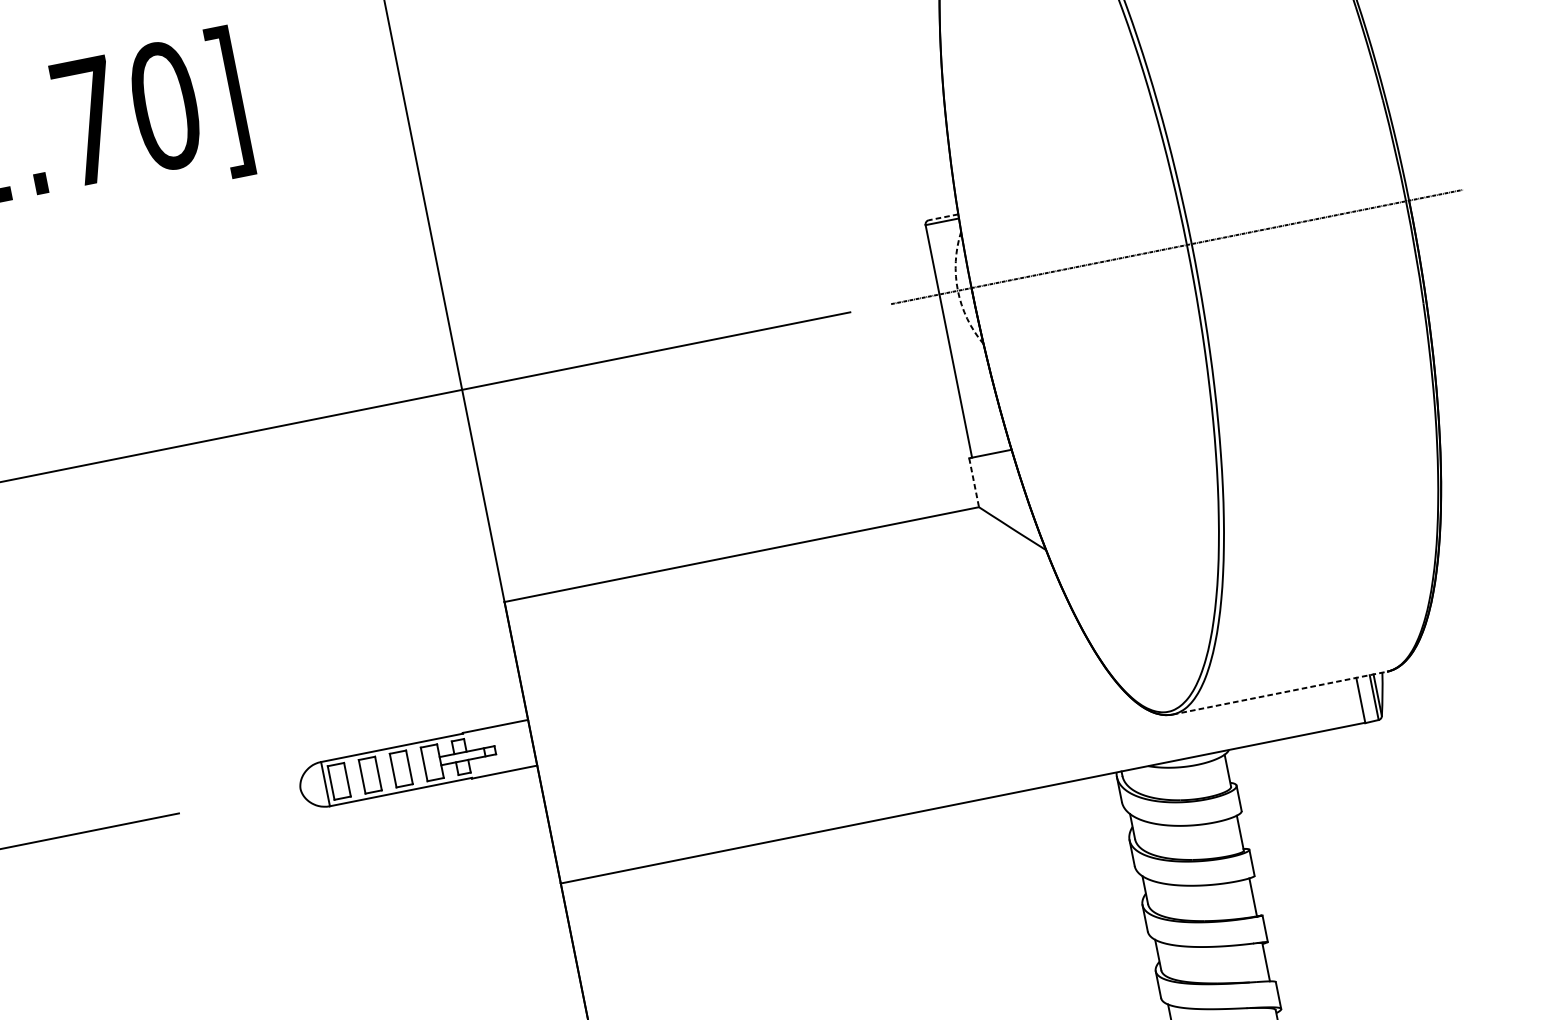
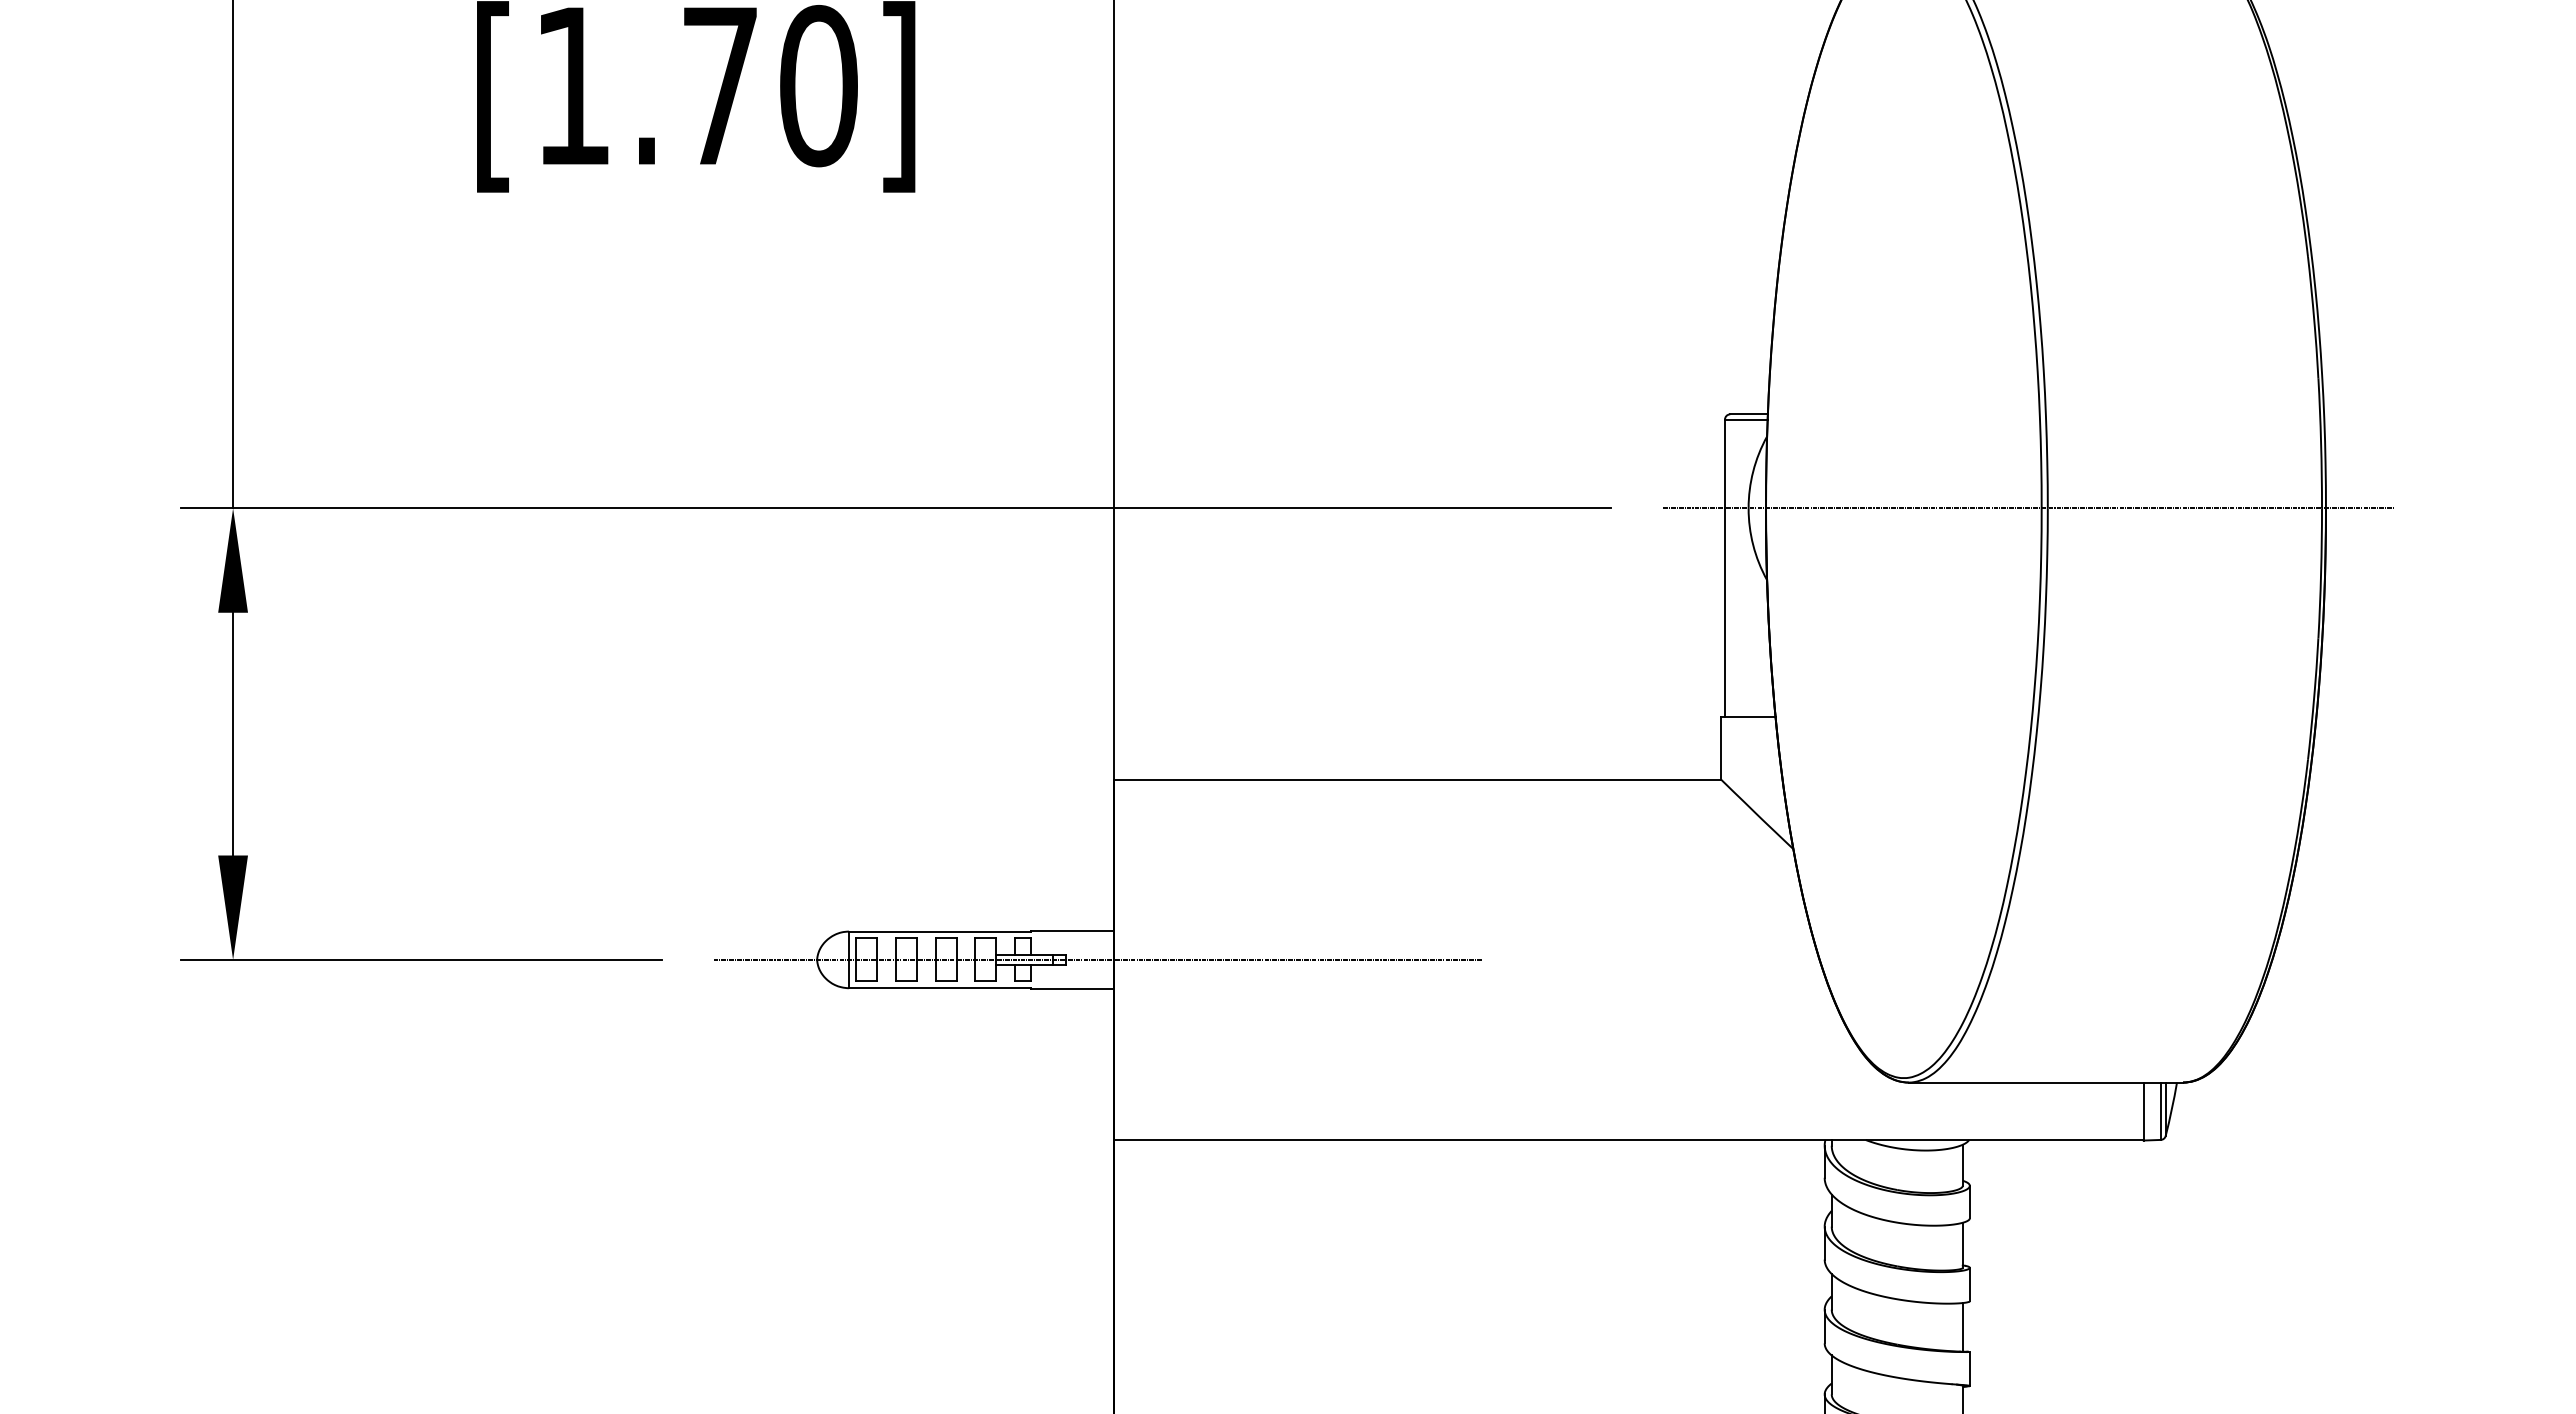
line: (943, 217) -> (1749, 414), dashed -> solid
arc: (957, 290) -> (1748, 508), dashed -> solid
line: (974, 482) -> (1721, 748), dashed -> solid
line: (1280, 692) -> (2046, 1082), dashed -> solid
line: (519, 745) -> (1097, 959), added

